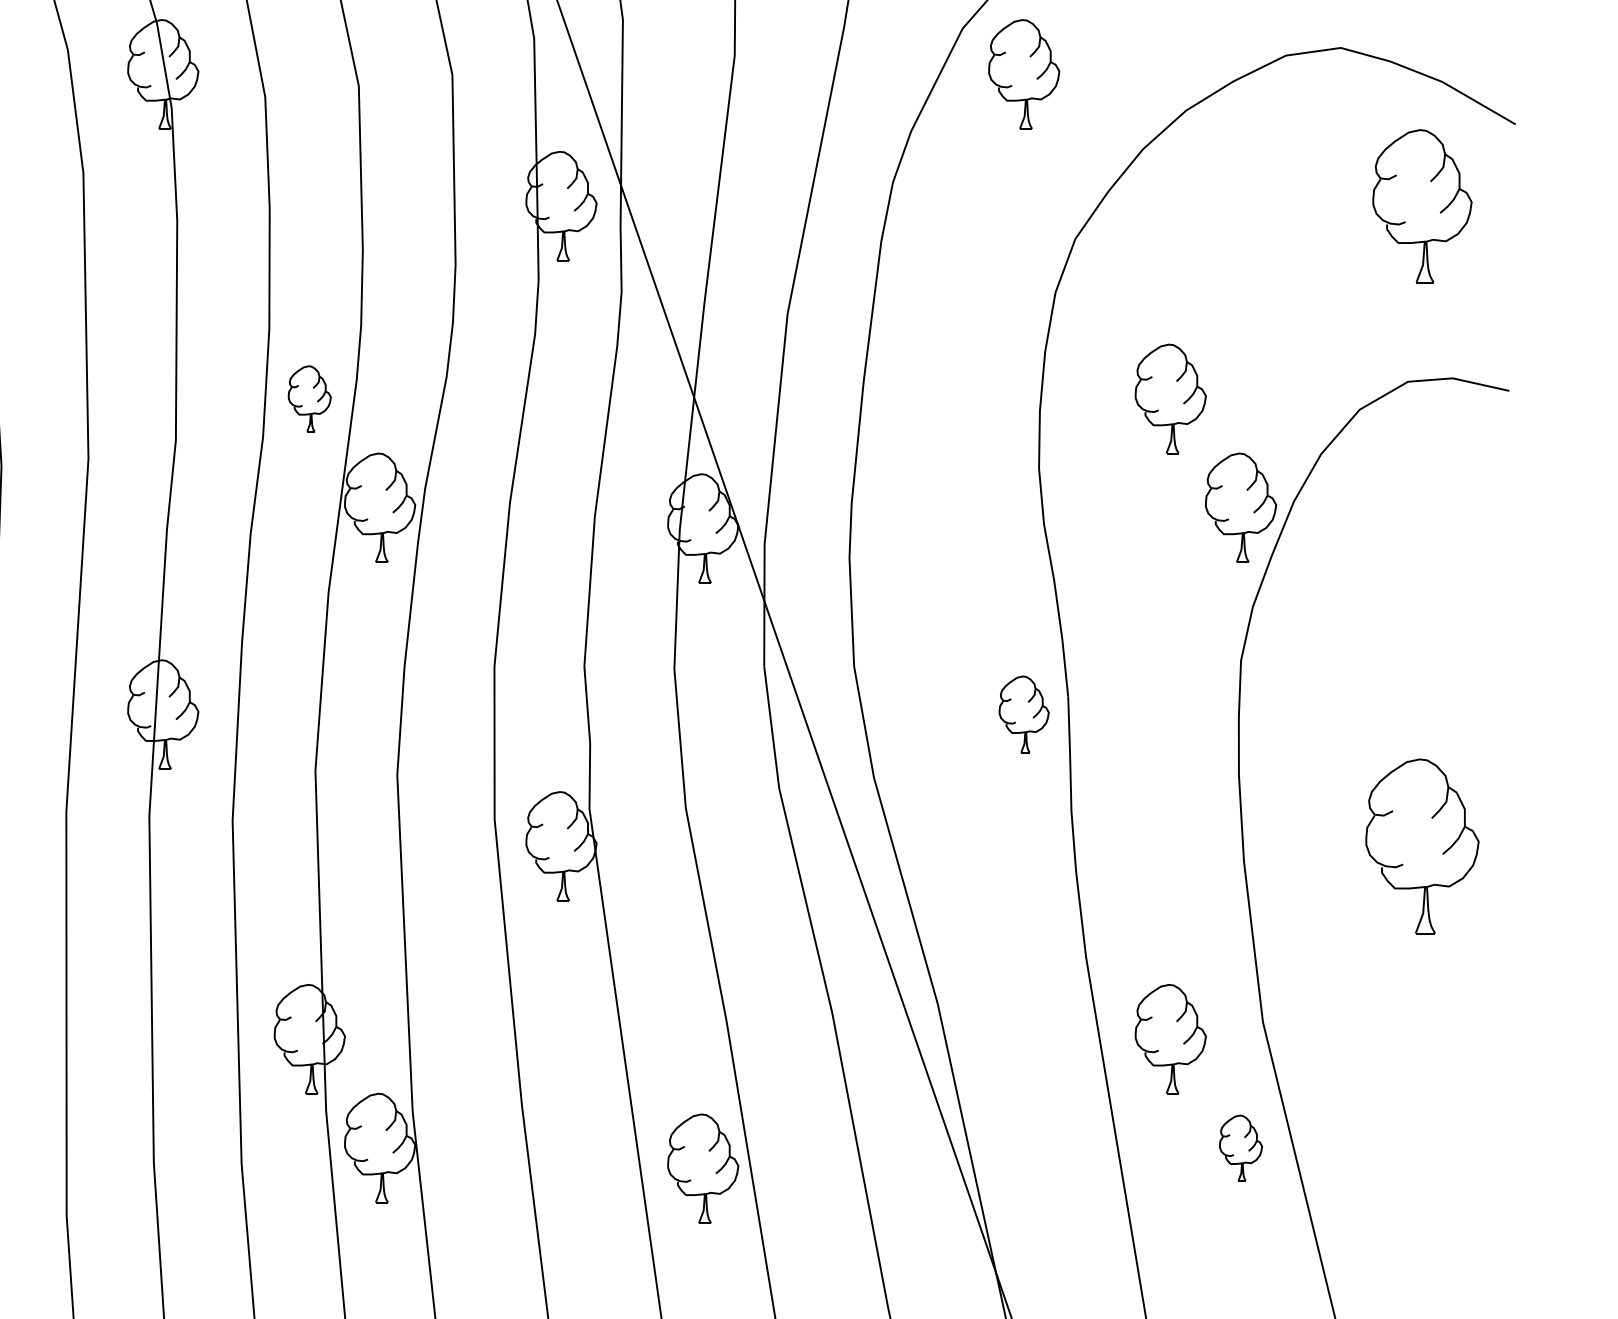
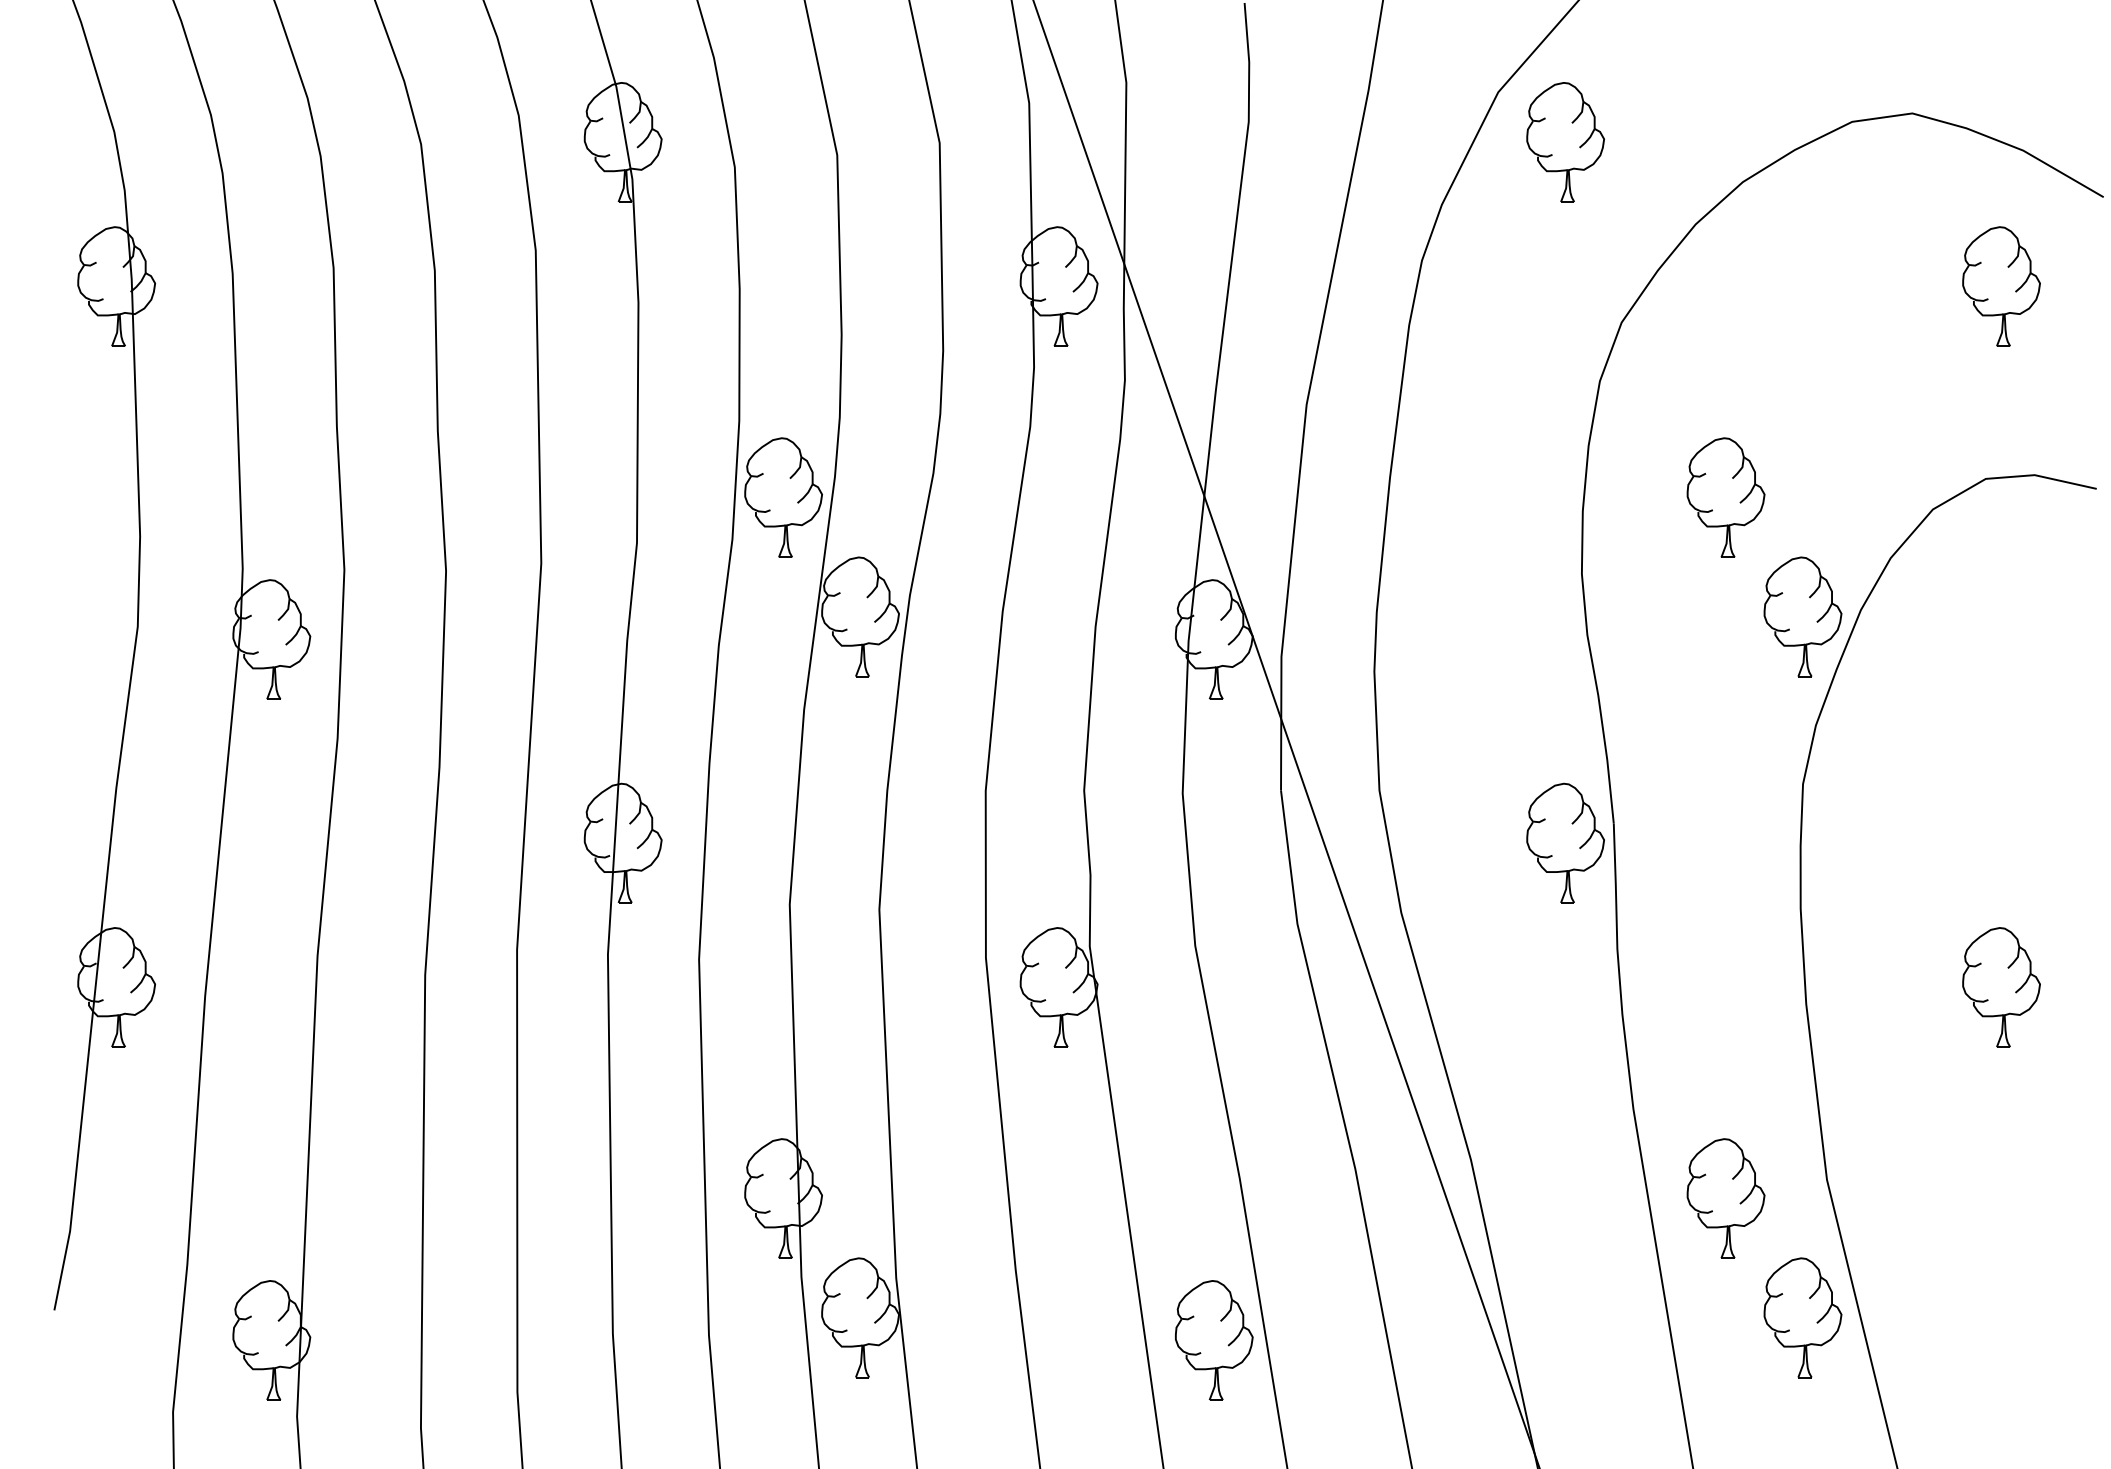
part: (1422, 206) -> (2001, 286), size x0.71
part: (309, 398) -> (783, 497), size x1.67
part: (1024, 713) -> (1565, 842), size x1.43
part: (1422, 846) -> (2001, 987), size x0.62
part: (1240, 1147) -> (1802, 1317), size x1.67

